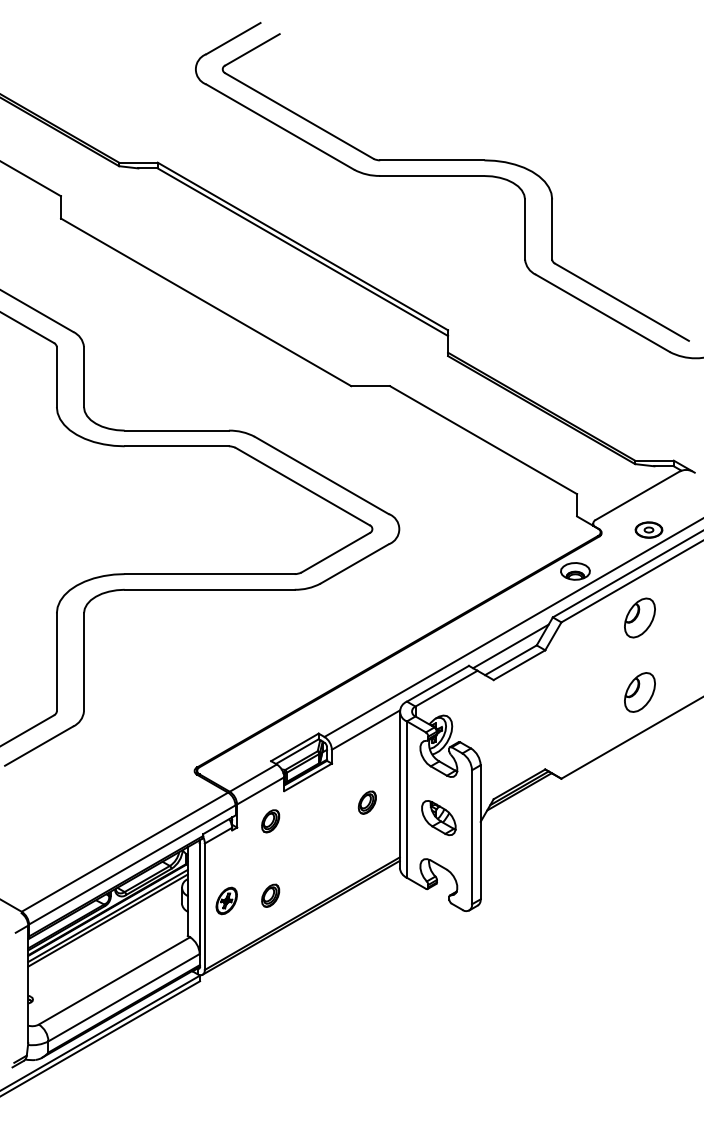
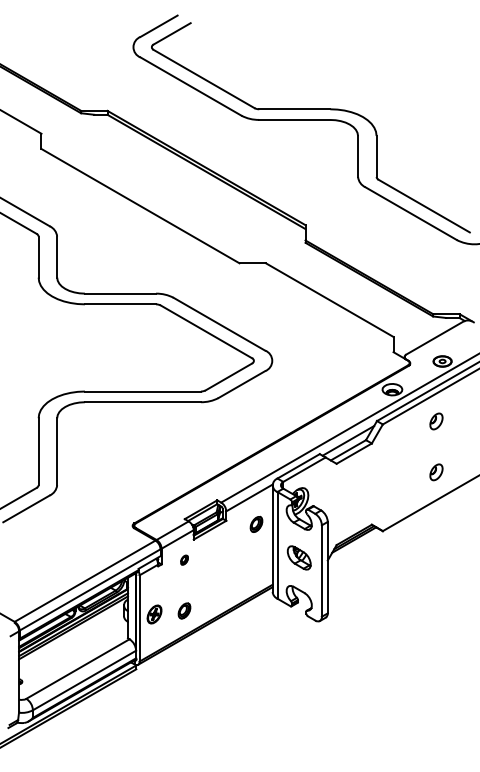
part: (640, 618) -> (436, 421), size x0.6
part: (640, 692) -> (436, 472), size x0.6
part: (367, 801) -> (256, 523), moved
part: (270, 820) -> (184, 559), size x0.6

